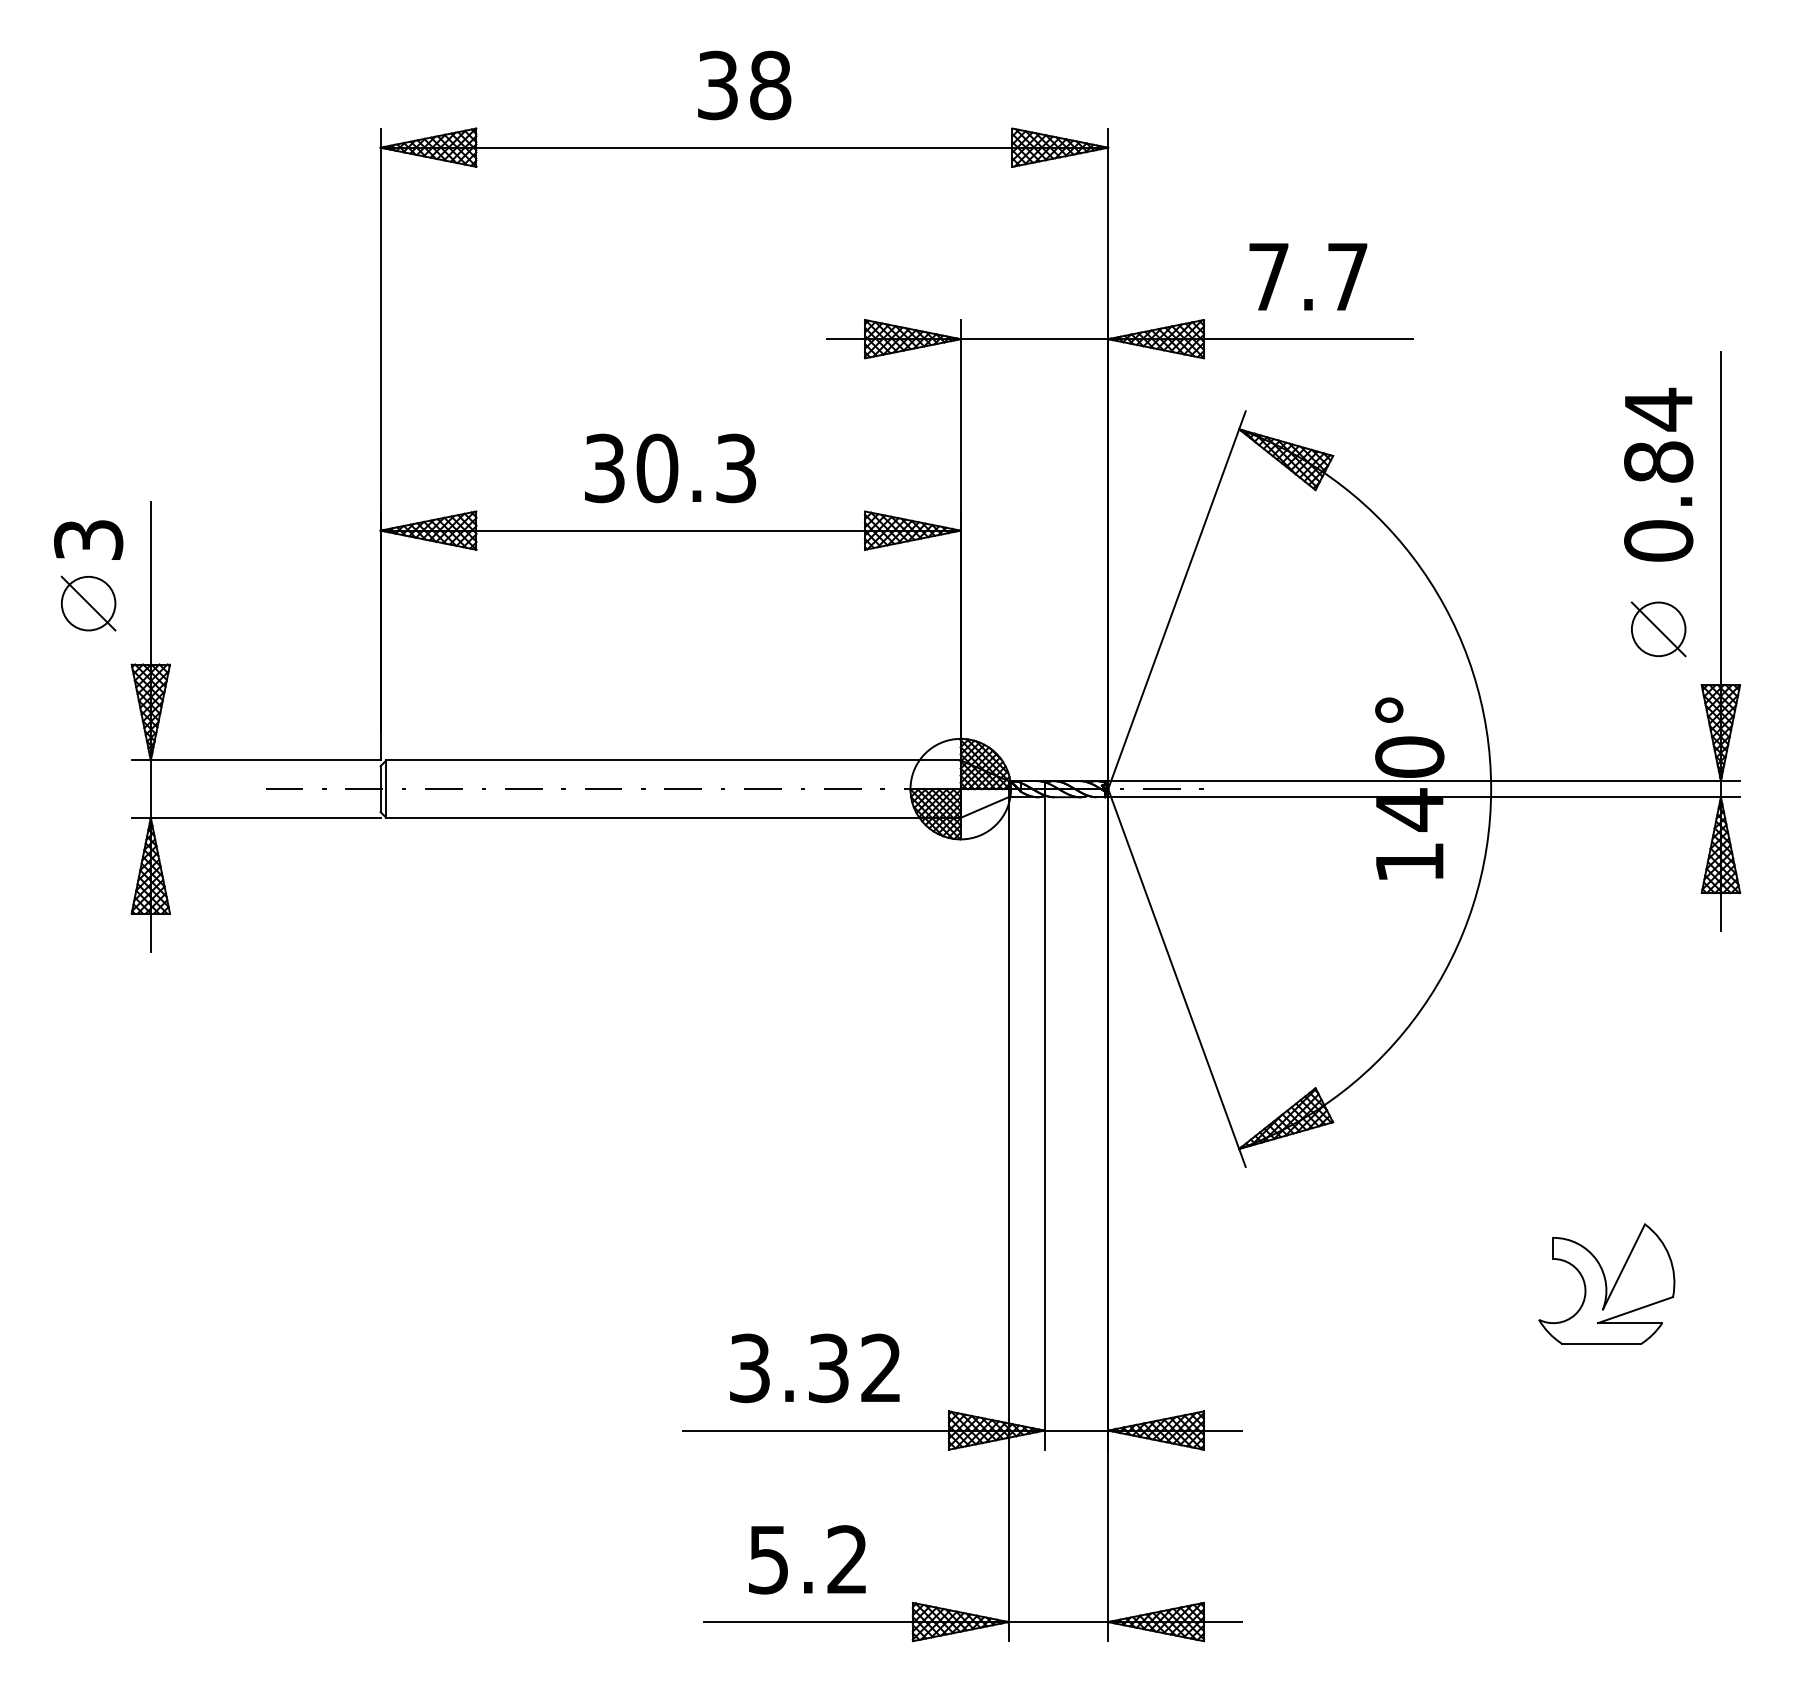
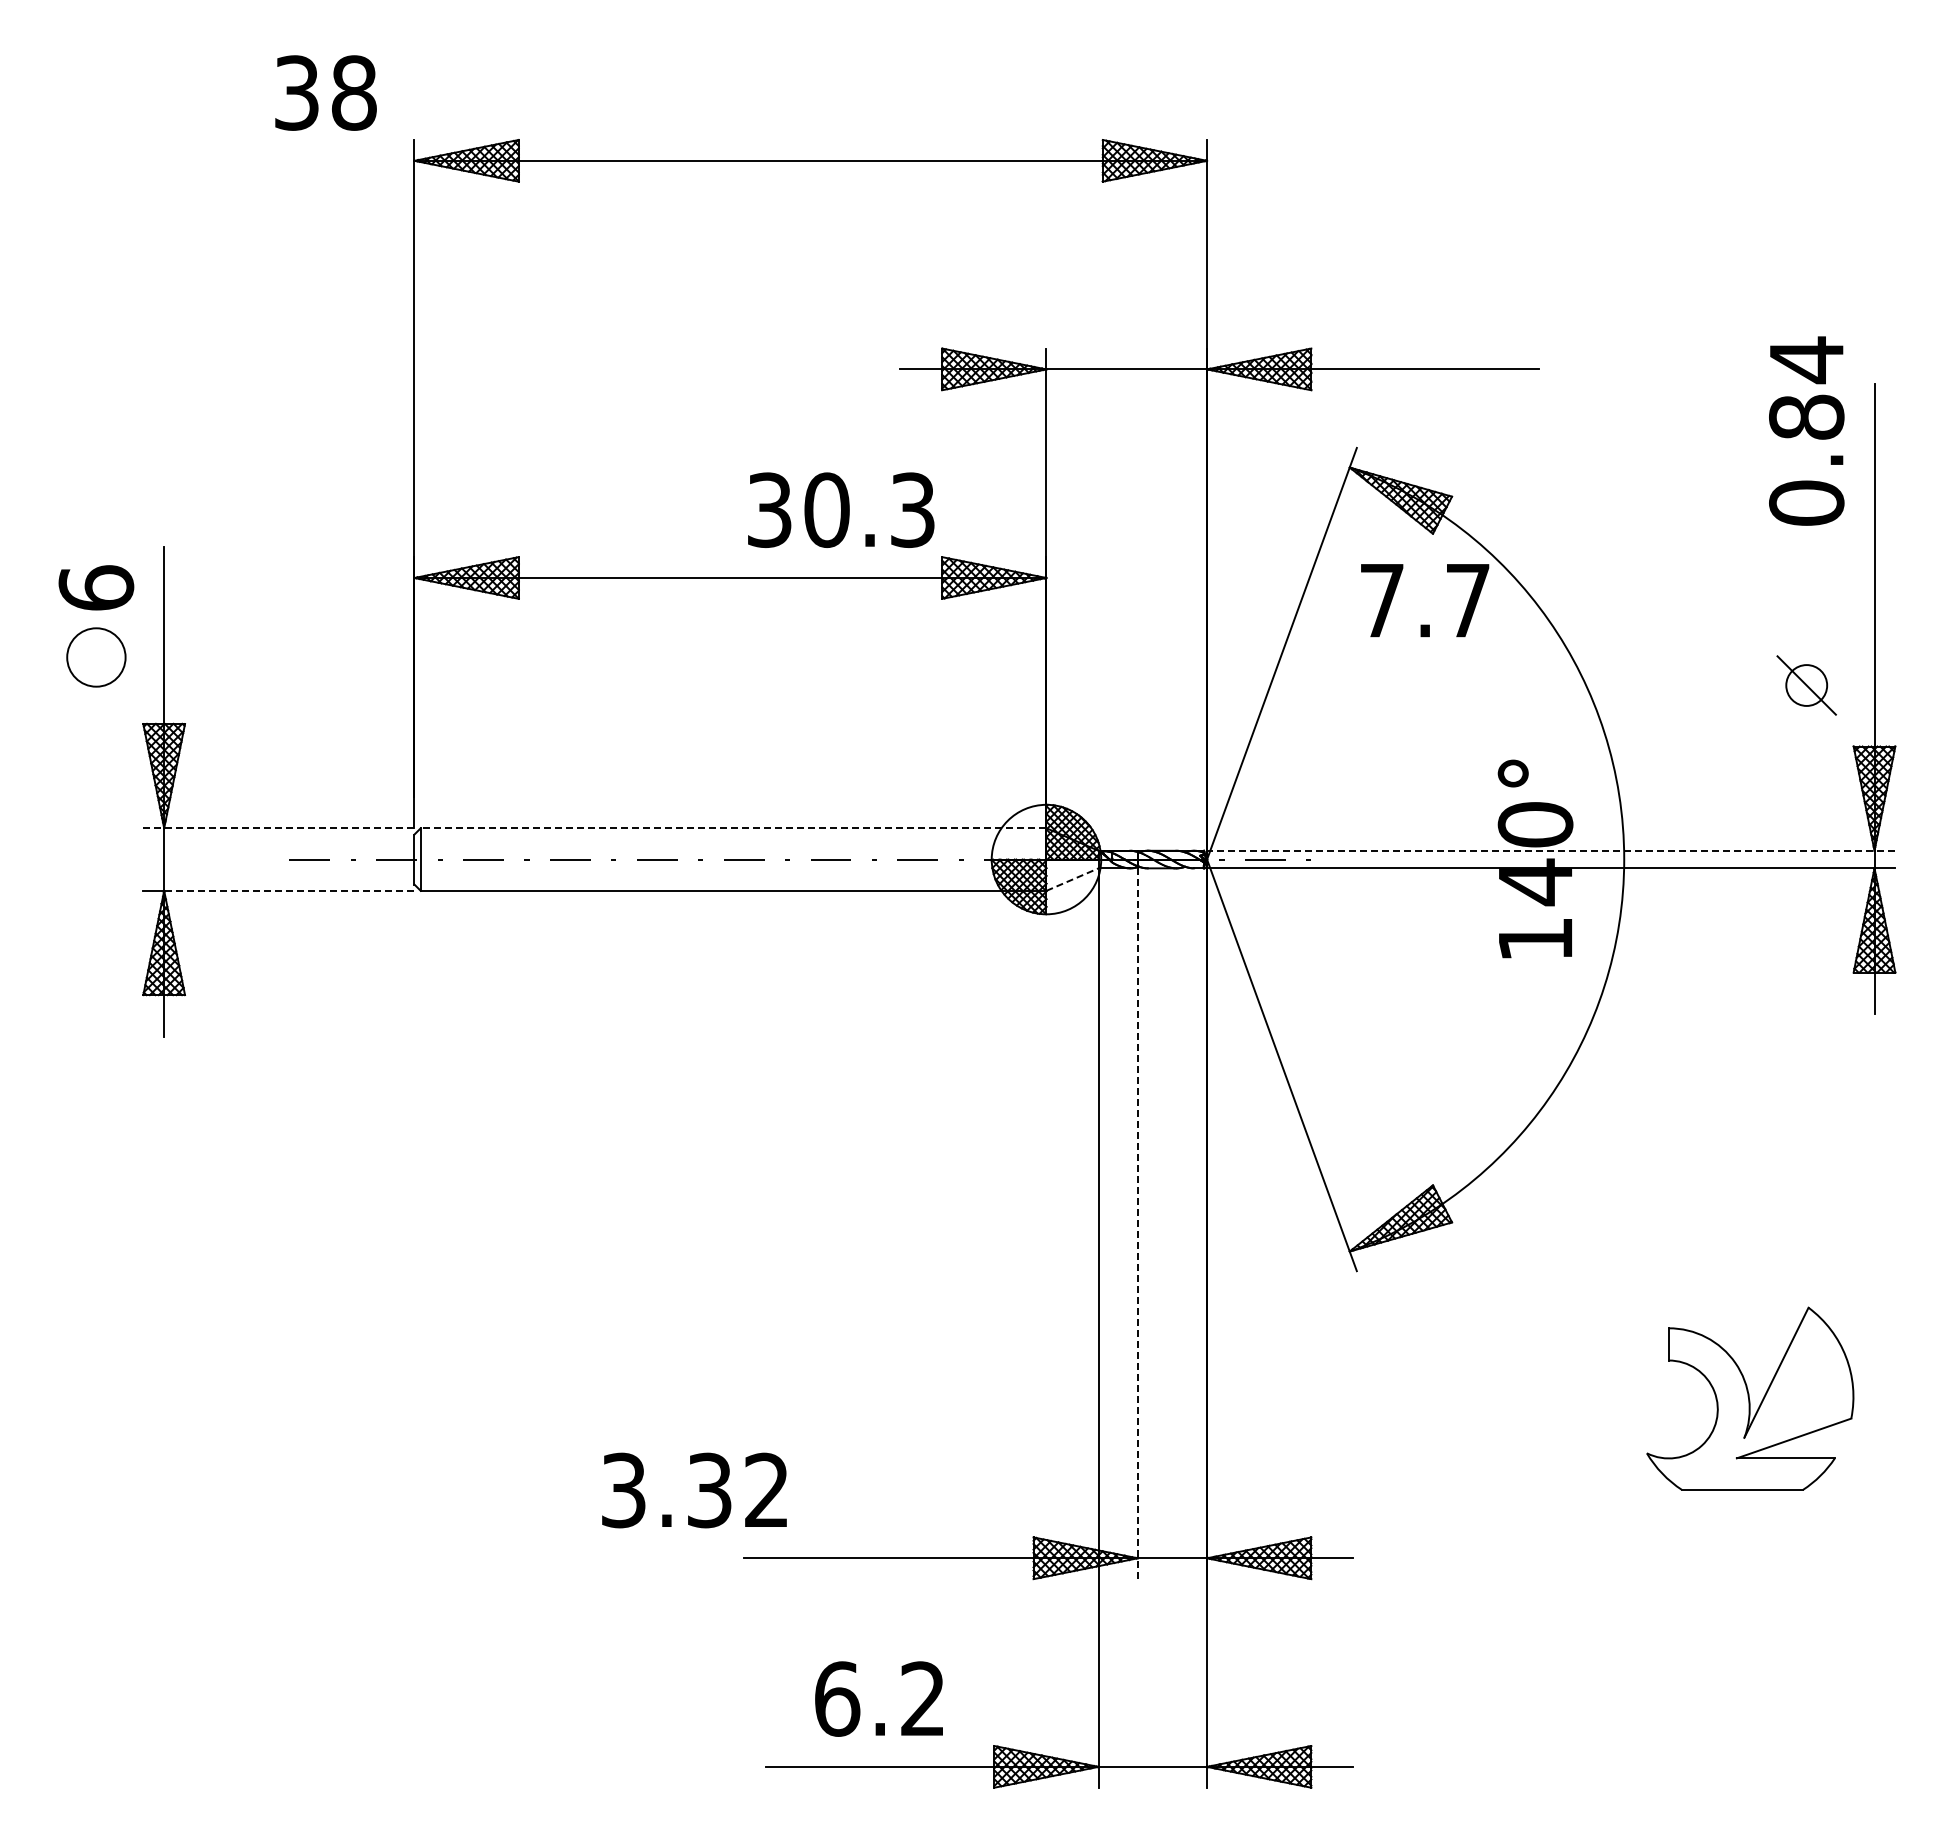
text: (744, 84) -> (325, 92), moved
text: (1308, 276) -> (1425, 600), moved
text: (670, 467) -> (841, 509), moved
text: (1658, 474) -> (1806, 430), moved
text: (88, 539) -> (96, 587), 3 -> 6
line: (88, 603) -> (96, 657), removed
circle: (1658, 629) -> (1806, 685), size x0.7
line: (255, 760) -> (278, 828), solid -> dashed
line: (673, 760) -> (733, 828), solid -> dashed
line: (1422, 780) -> (1549, 850), solid -> dashed
line: (985, 807) -> (1073, 879), solid -> dashed
line: (264, 817) -> (288, 890), solid -> dashed
line: (1044, 1124) -> (1137, 1224), solid -> dashed
part: (1606, 1283) -> (1749, 1398), size x1.4
text: (814, 1368) -> (694, 1490), moved
text: (768, 1559) -> (837, 1698), 5.2 -> 6.2

